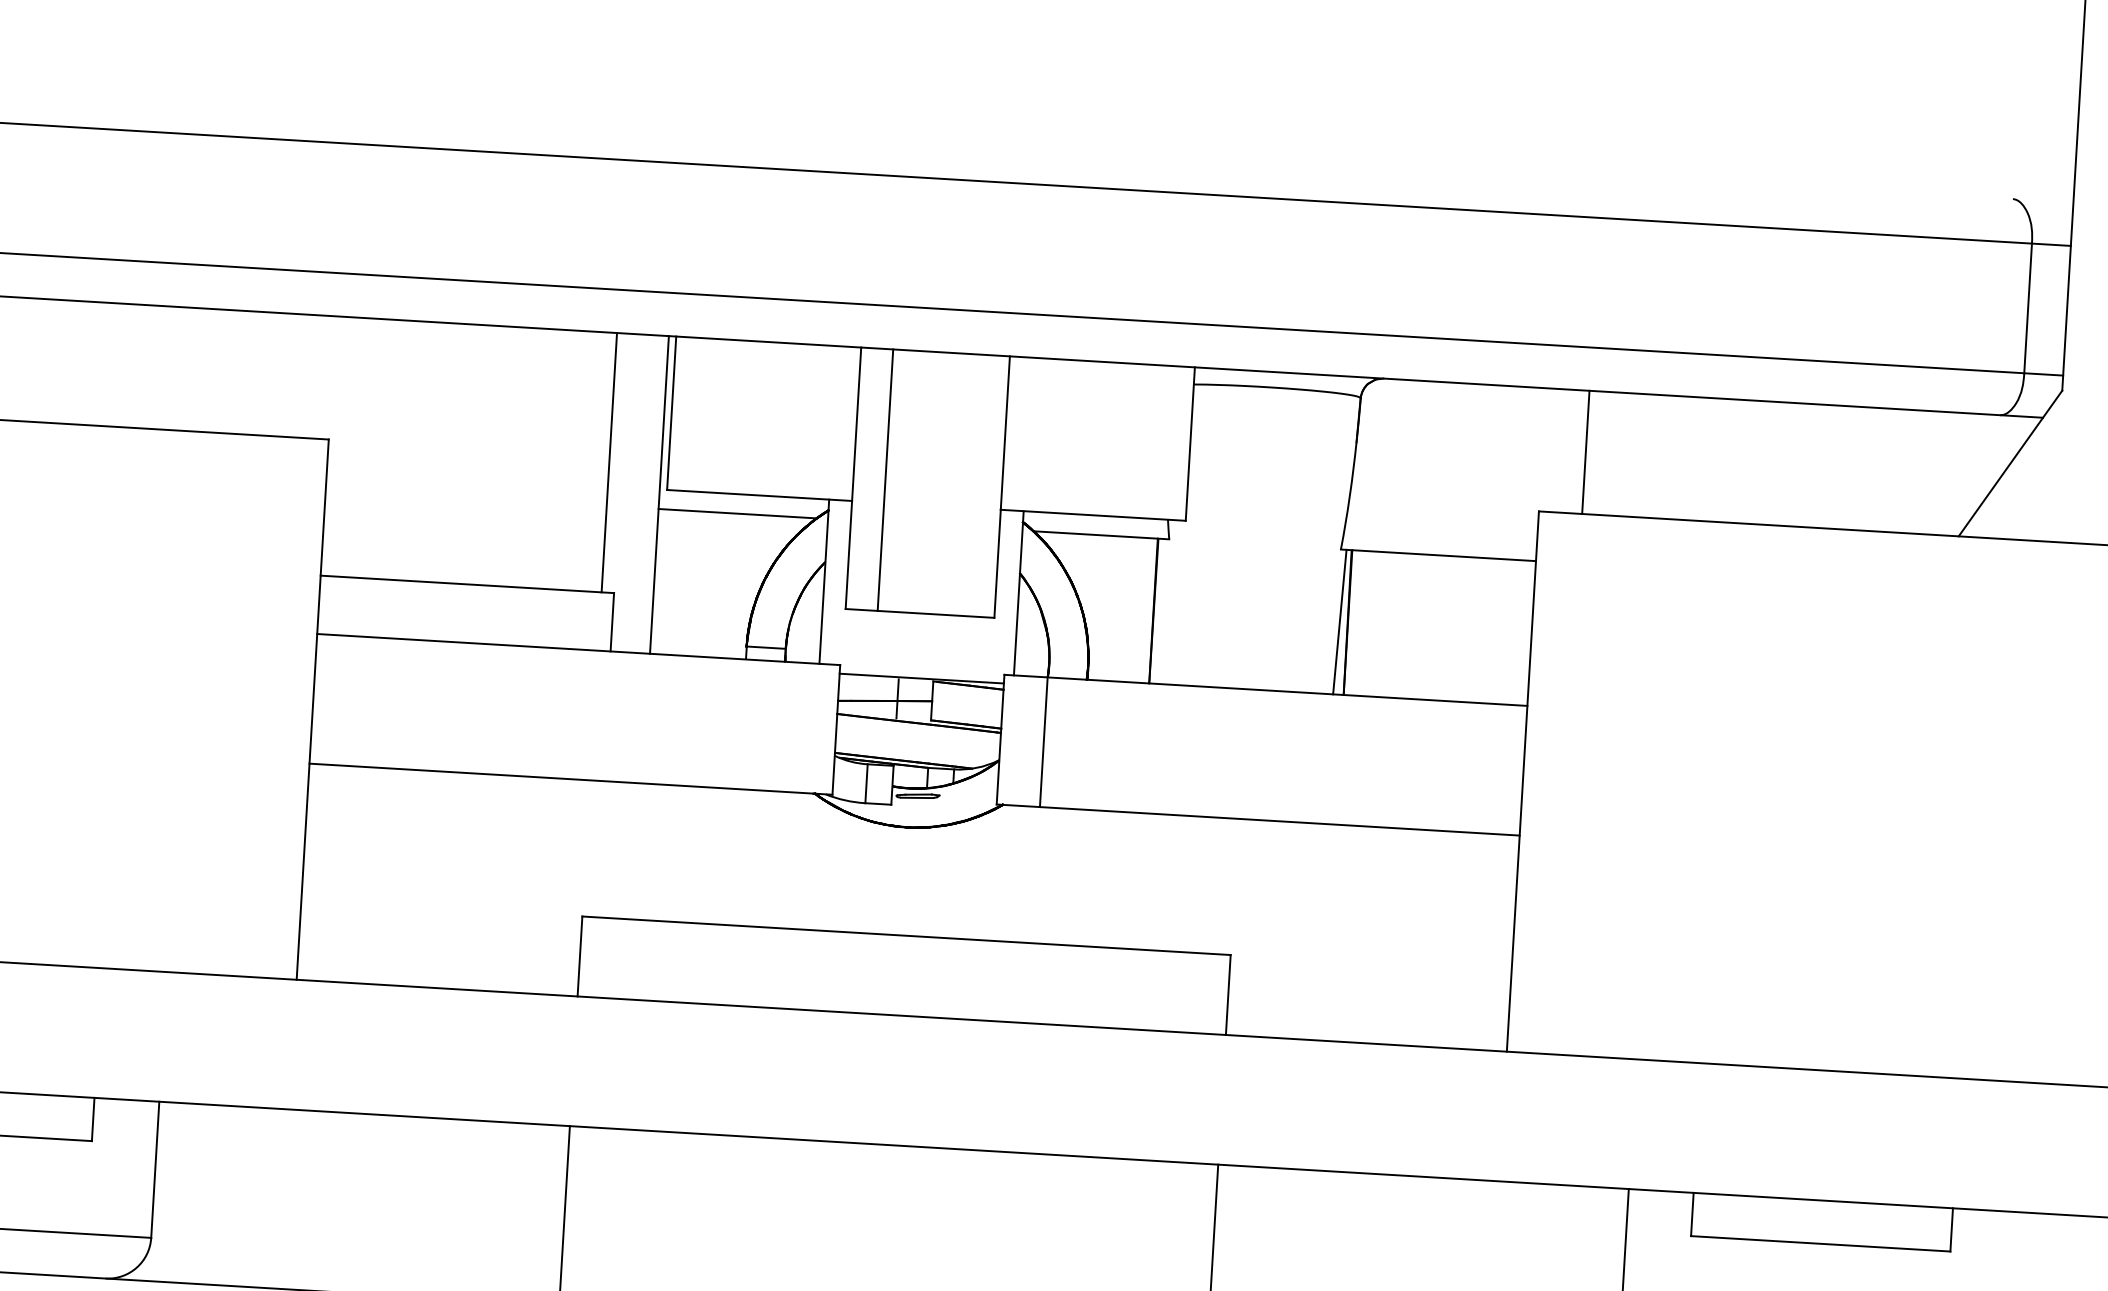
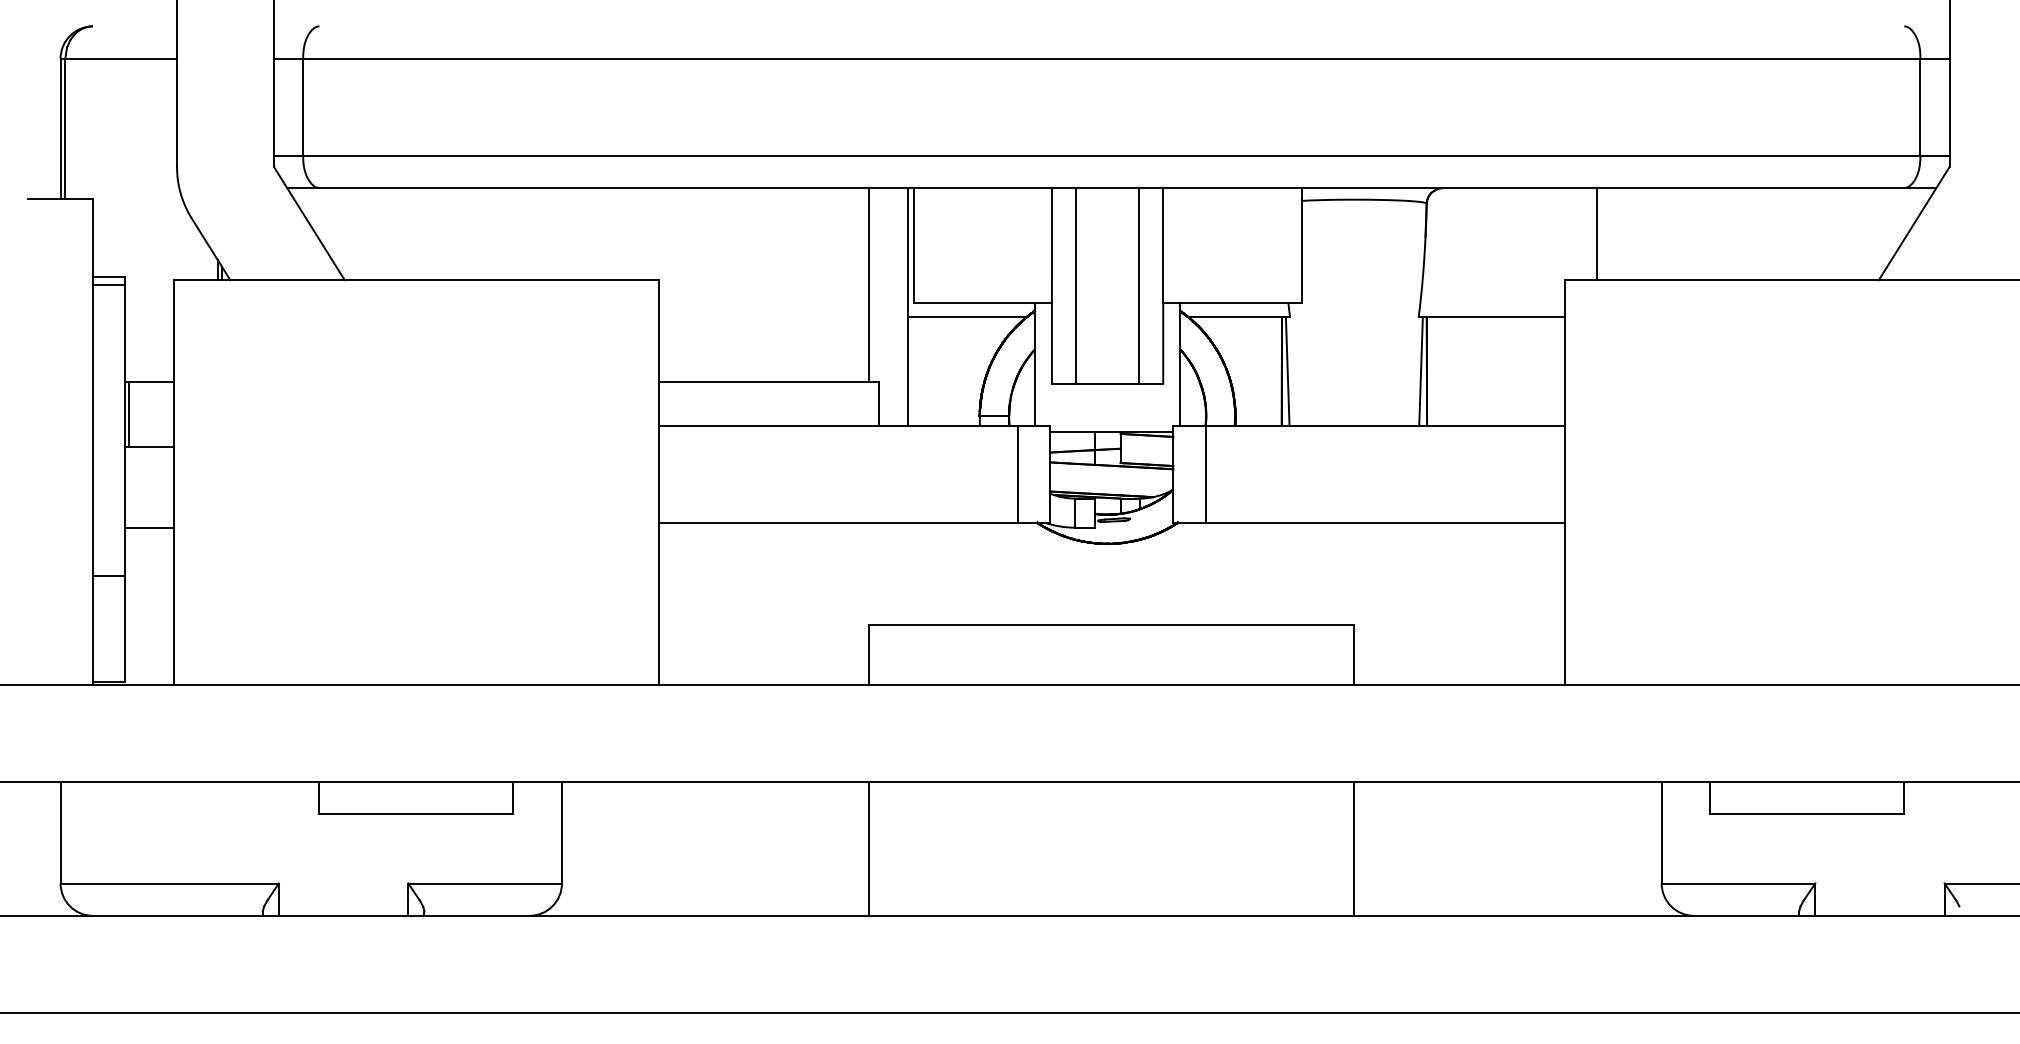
line: (970, 484) -> (1139, 285), added
line: (1161, 611) -> (1287, 371), added
line: (793, 726) -> (1018, 473), added

